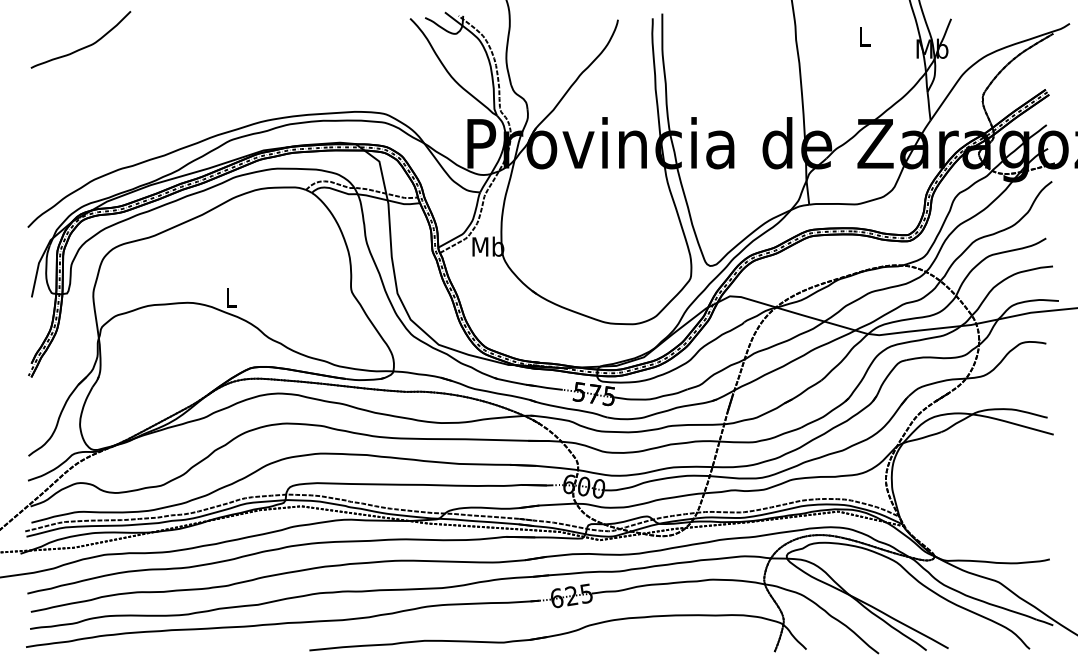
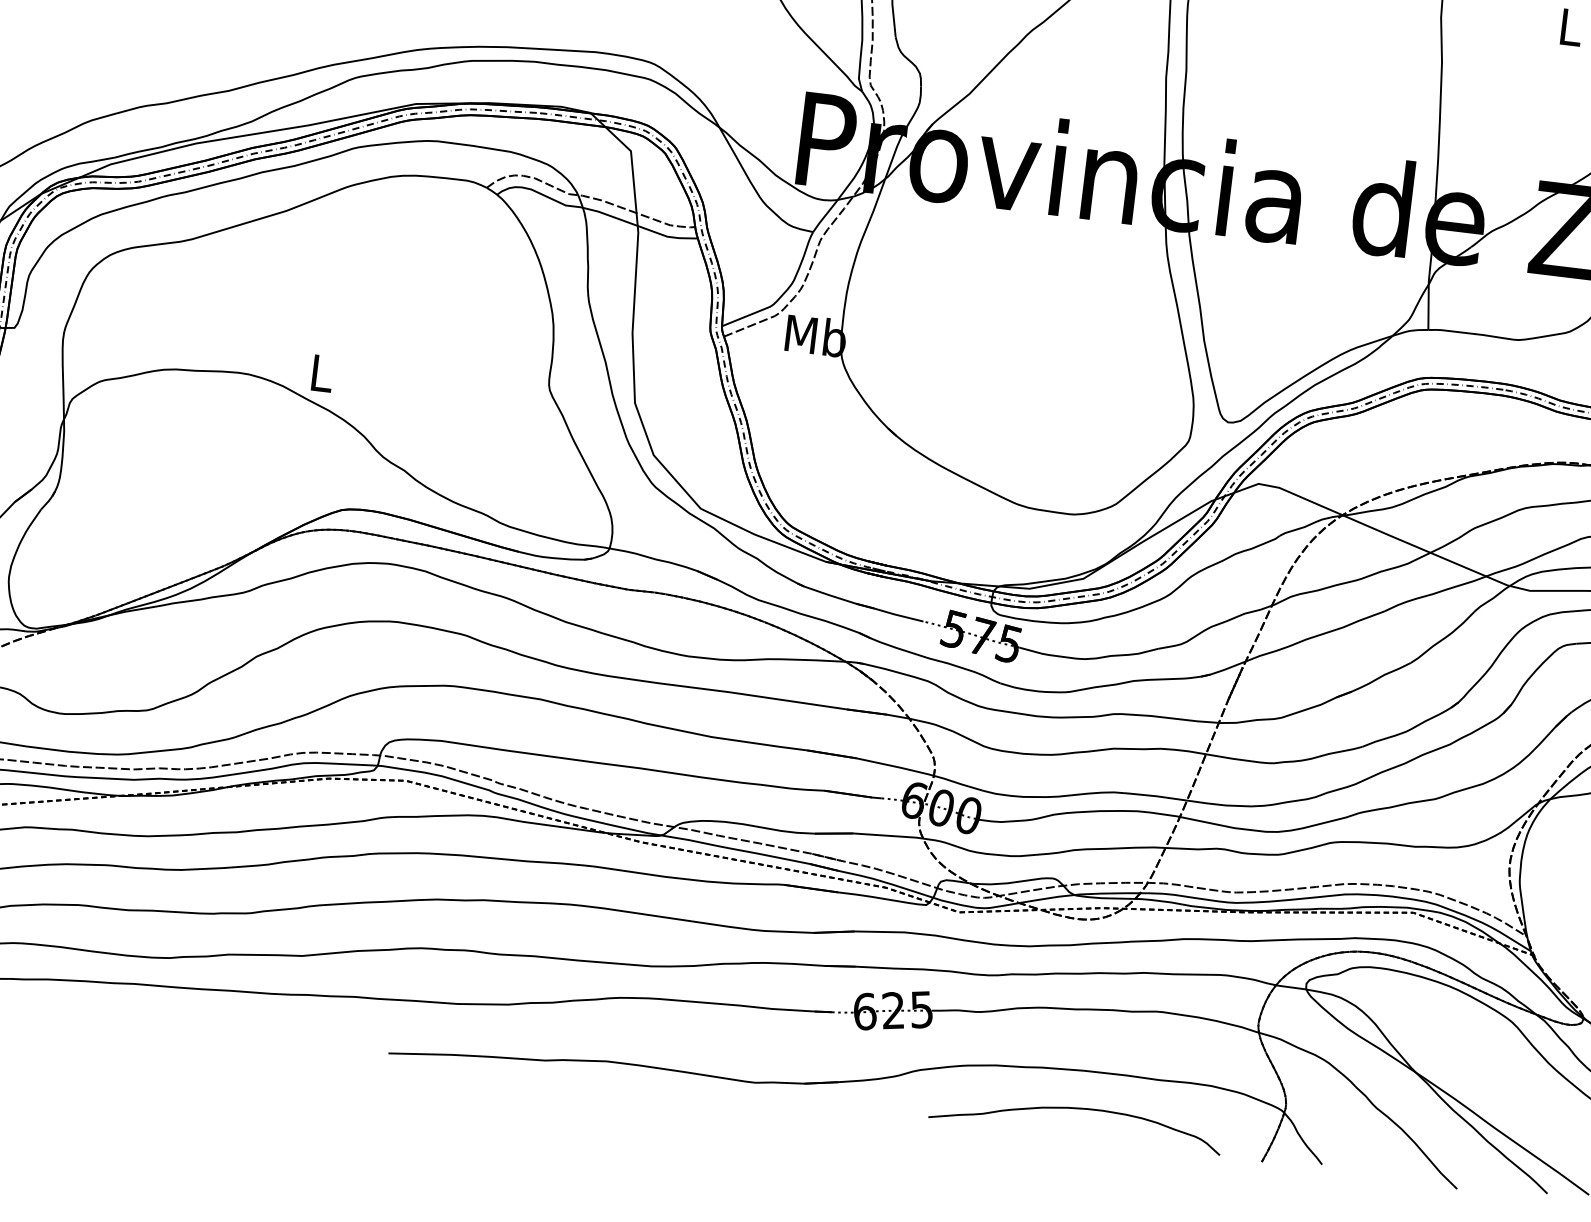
curve: (674, 636) -> (1077, 1110), added

